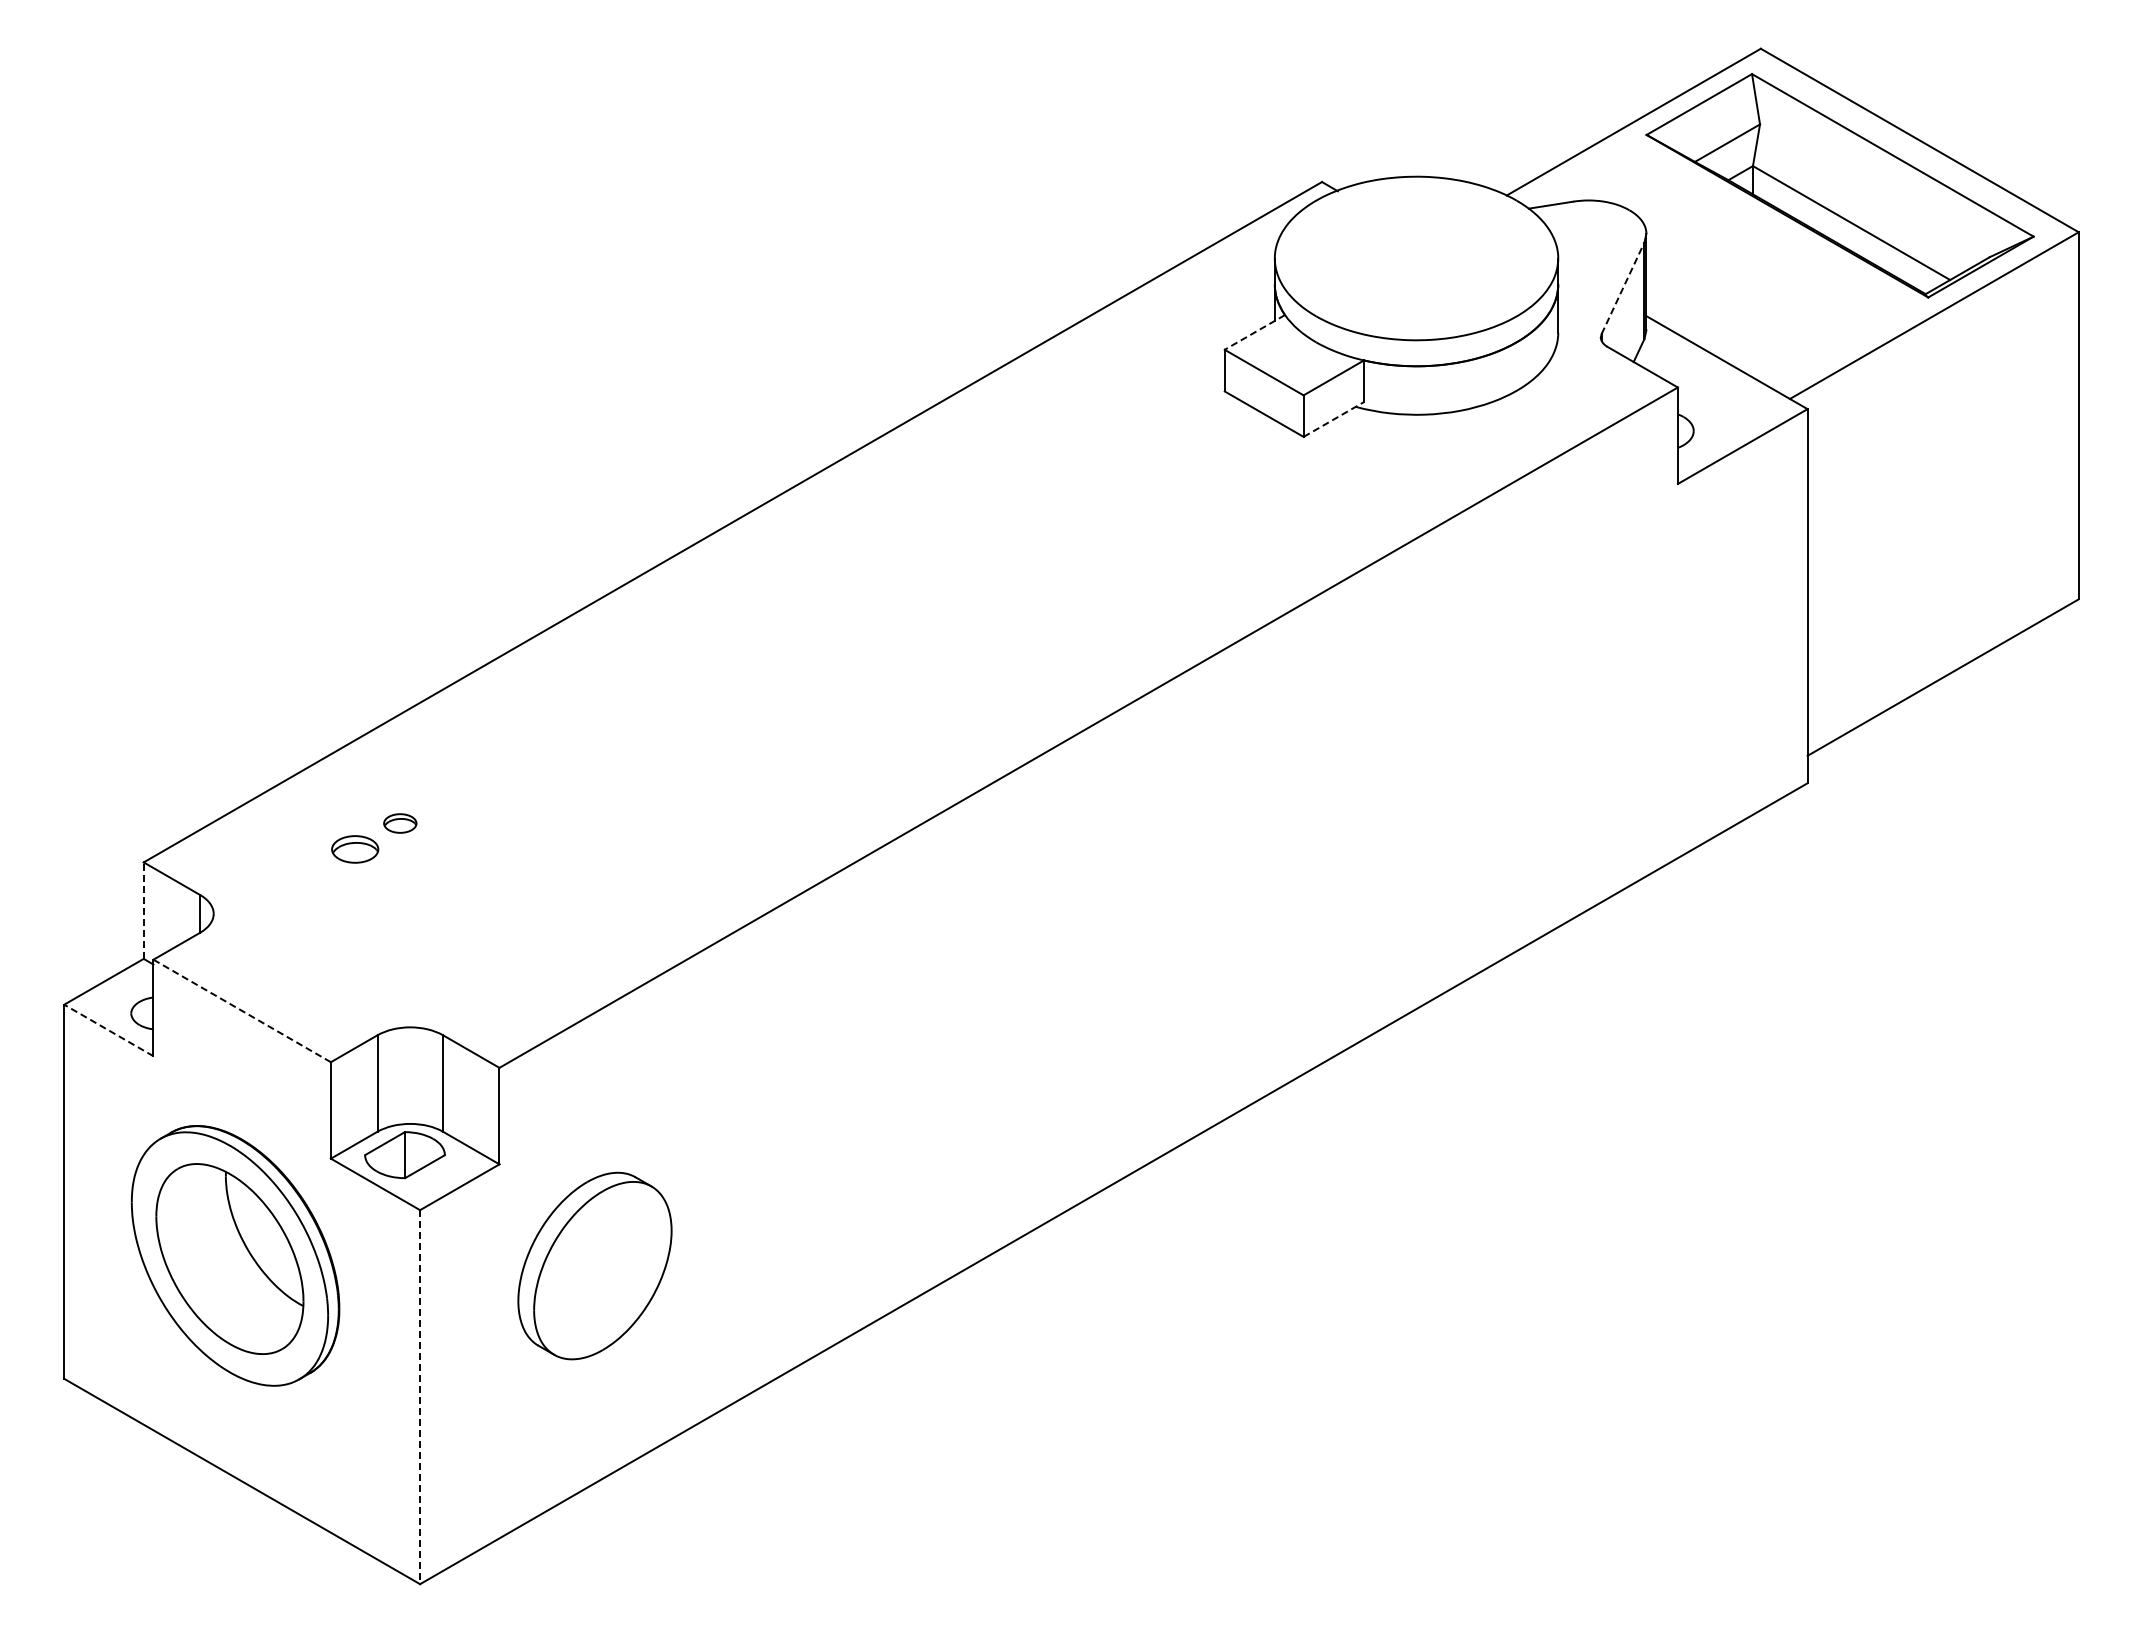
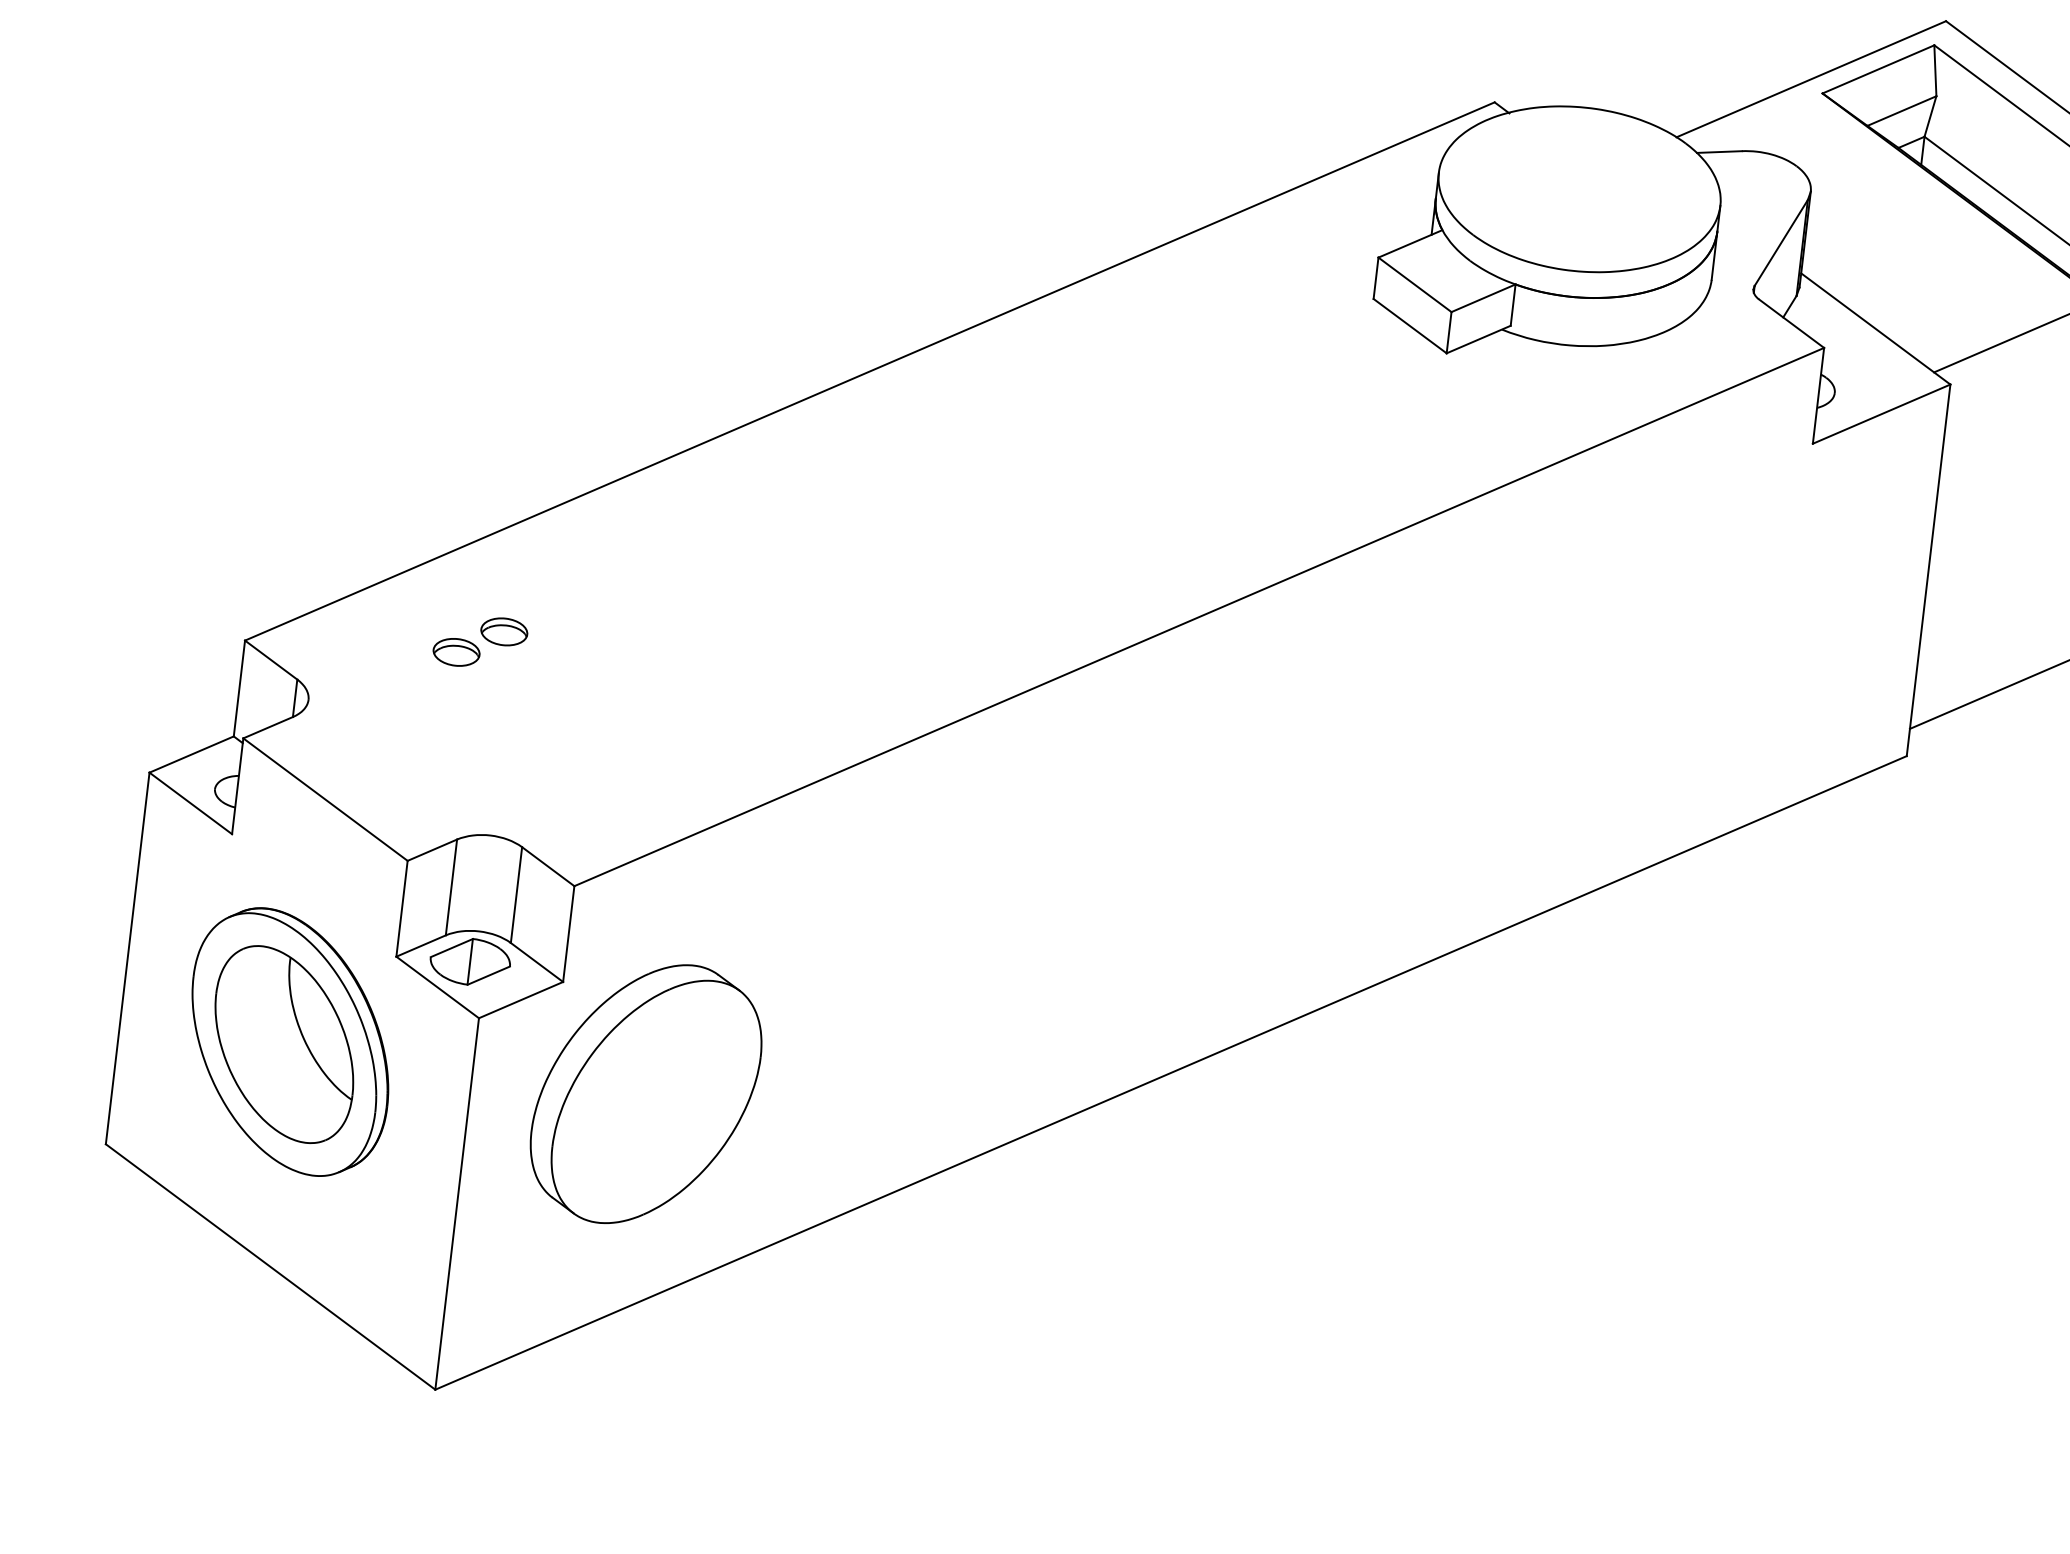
line: (1623, 288) -> (1781, 243), dashed -> solid
line: (1254, 332) -> (1410, 243), dashed -> solid
line: (1333, 419) -> (1478, 339), dashed -> solid
part: (400, 823) -> (504, 631), size x1.43
line: (143, 910) -> (239, 688), dashed -> solid
line: (242, 1011) -> (325, 800), dashed -> solid
line: (108, 1030) -> (190, 803), dashed -> solid
part: (594, 1265) -> (645, 1093), size x1.43
line: (420, 1397) -> (457, 1204), dashed -> solid

